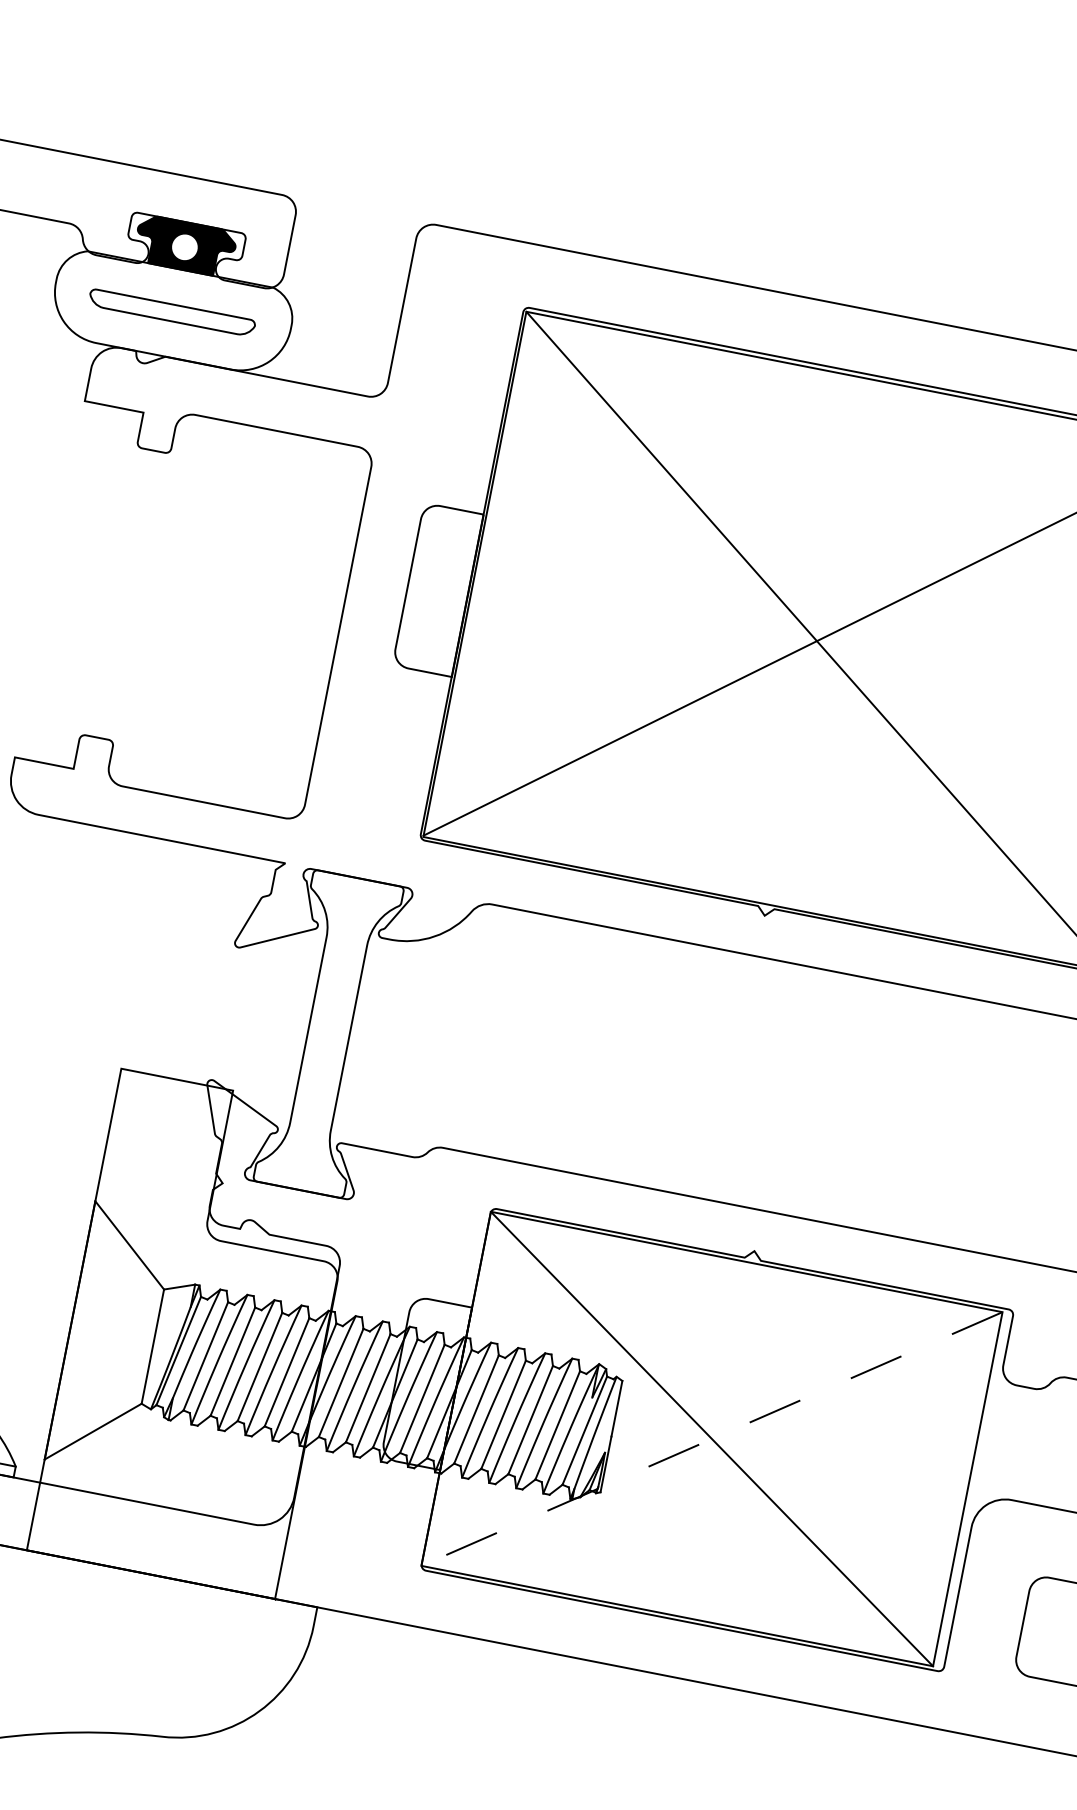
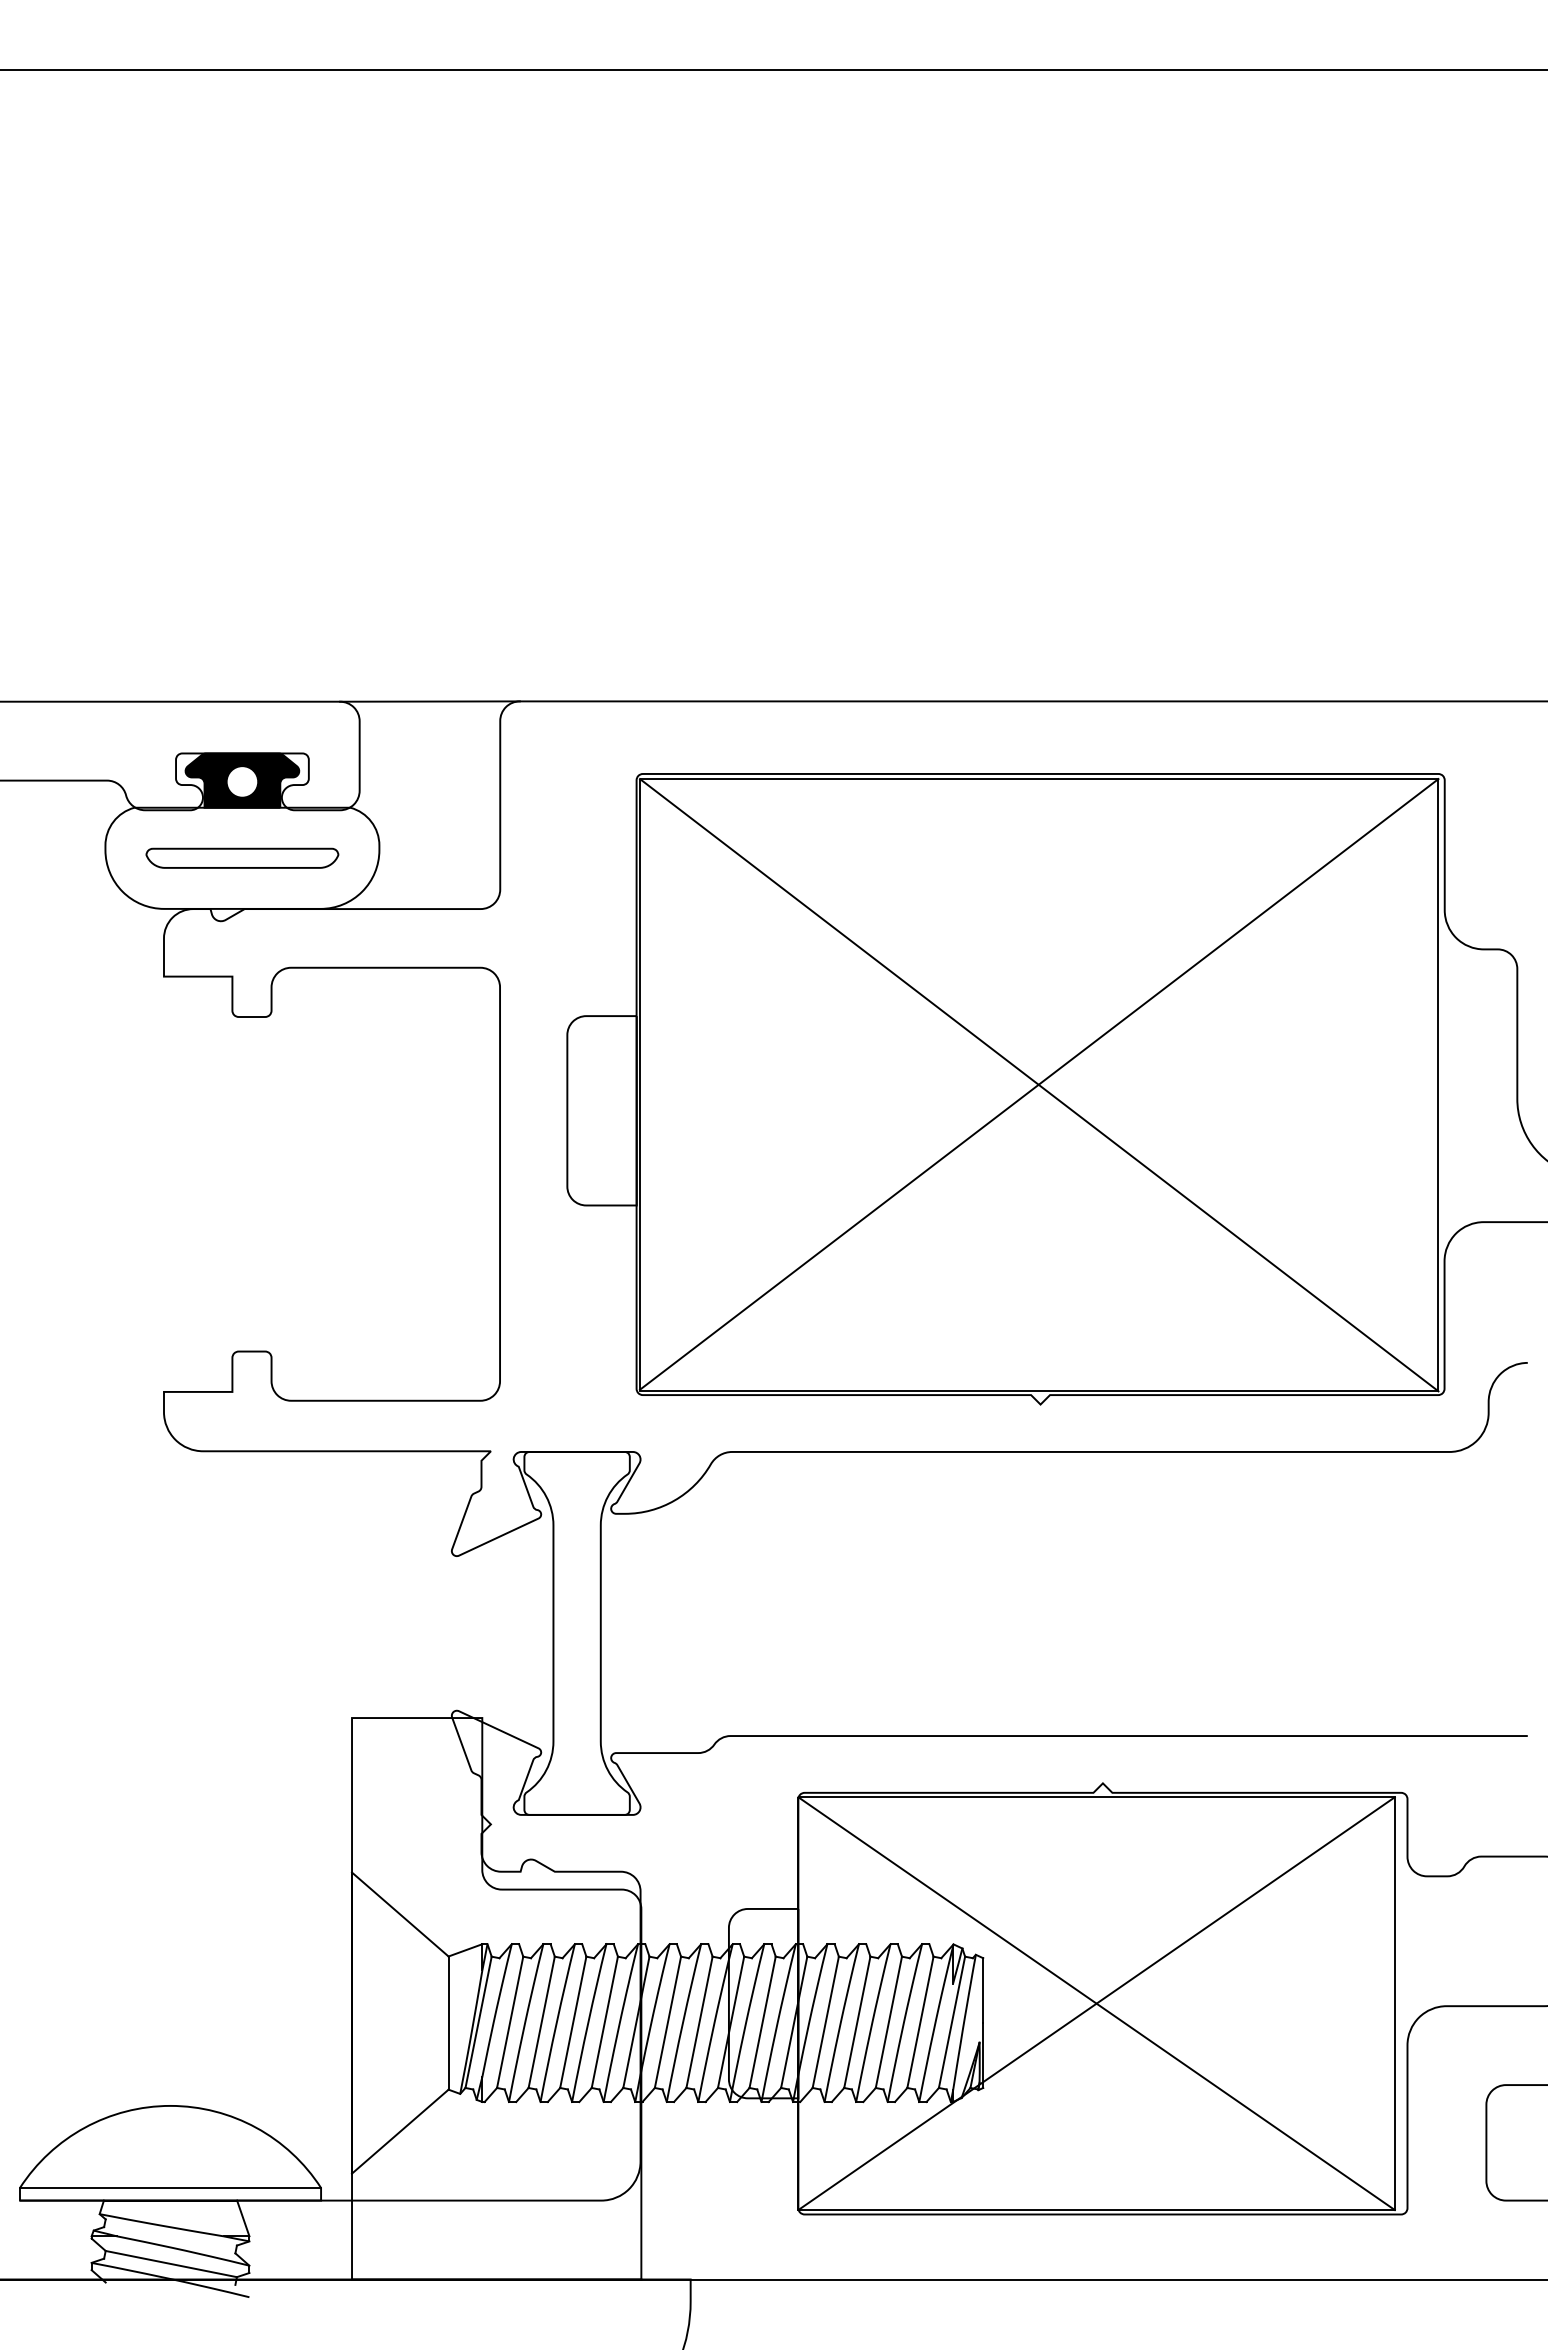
line: (358, 209) -> (429, 701), added
line: (711, 1438) -> (1096, 2003), dashed -> solid

